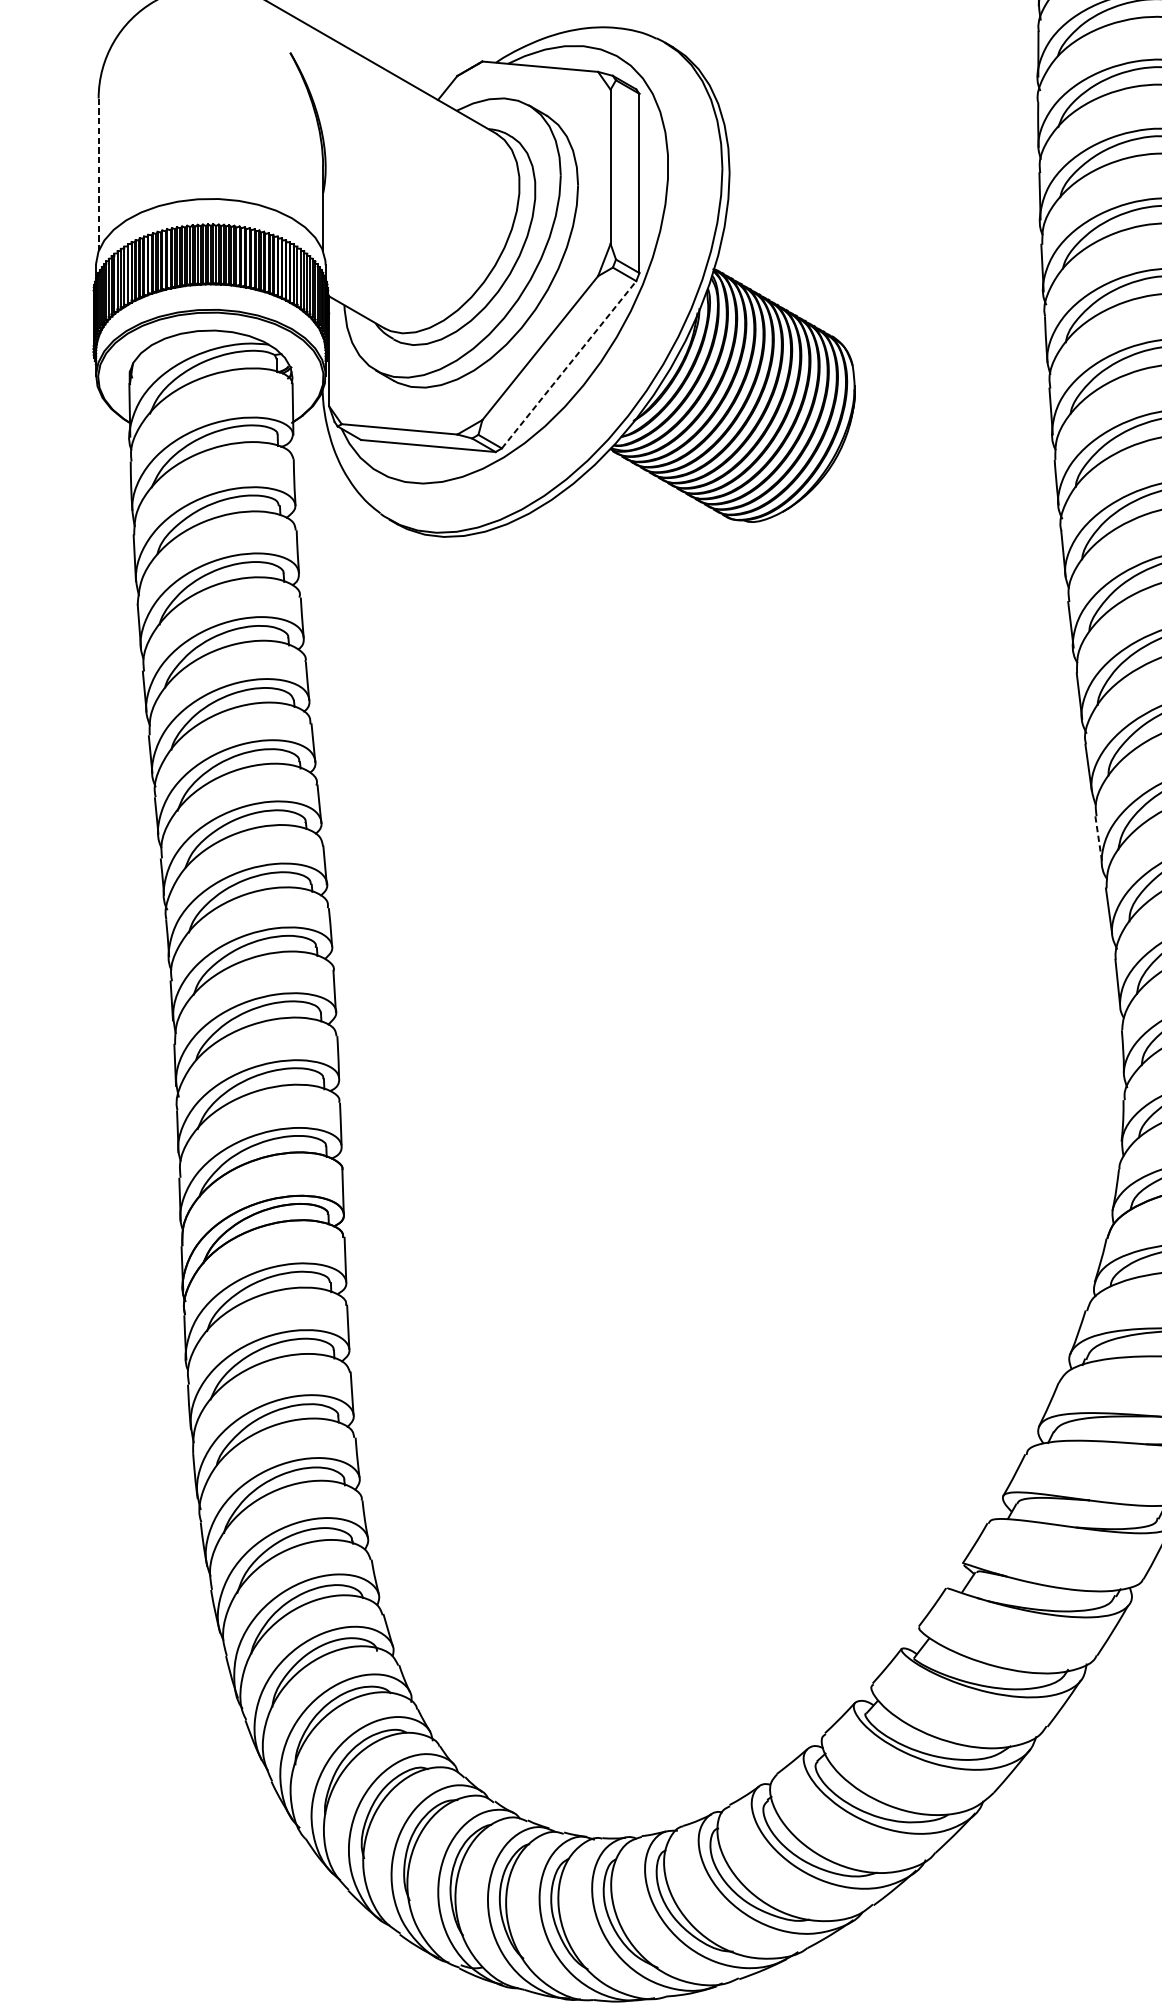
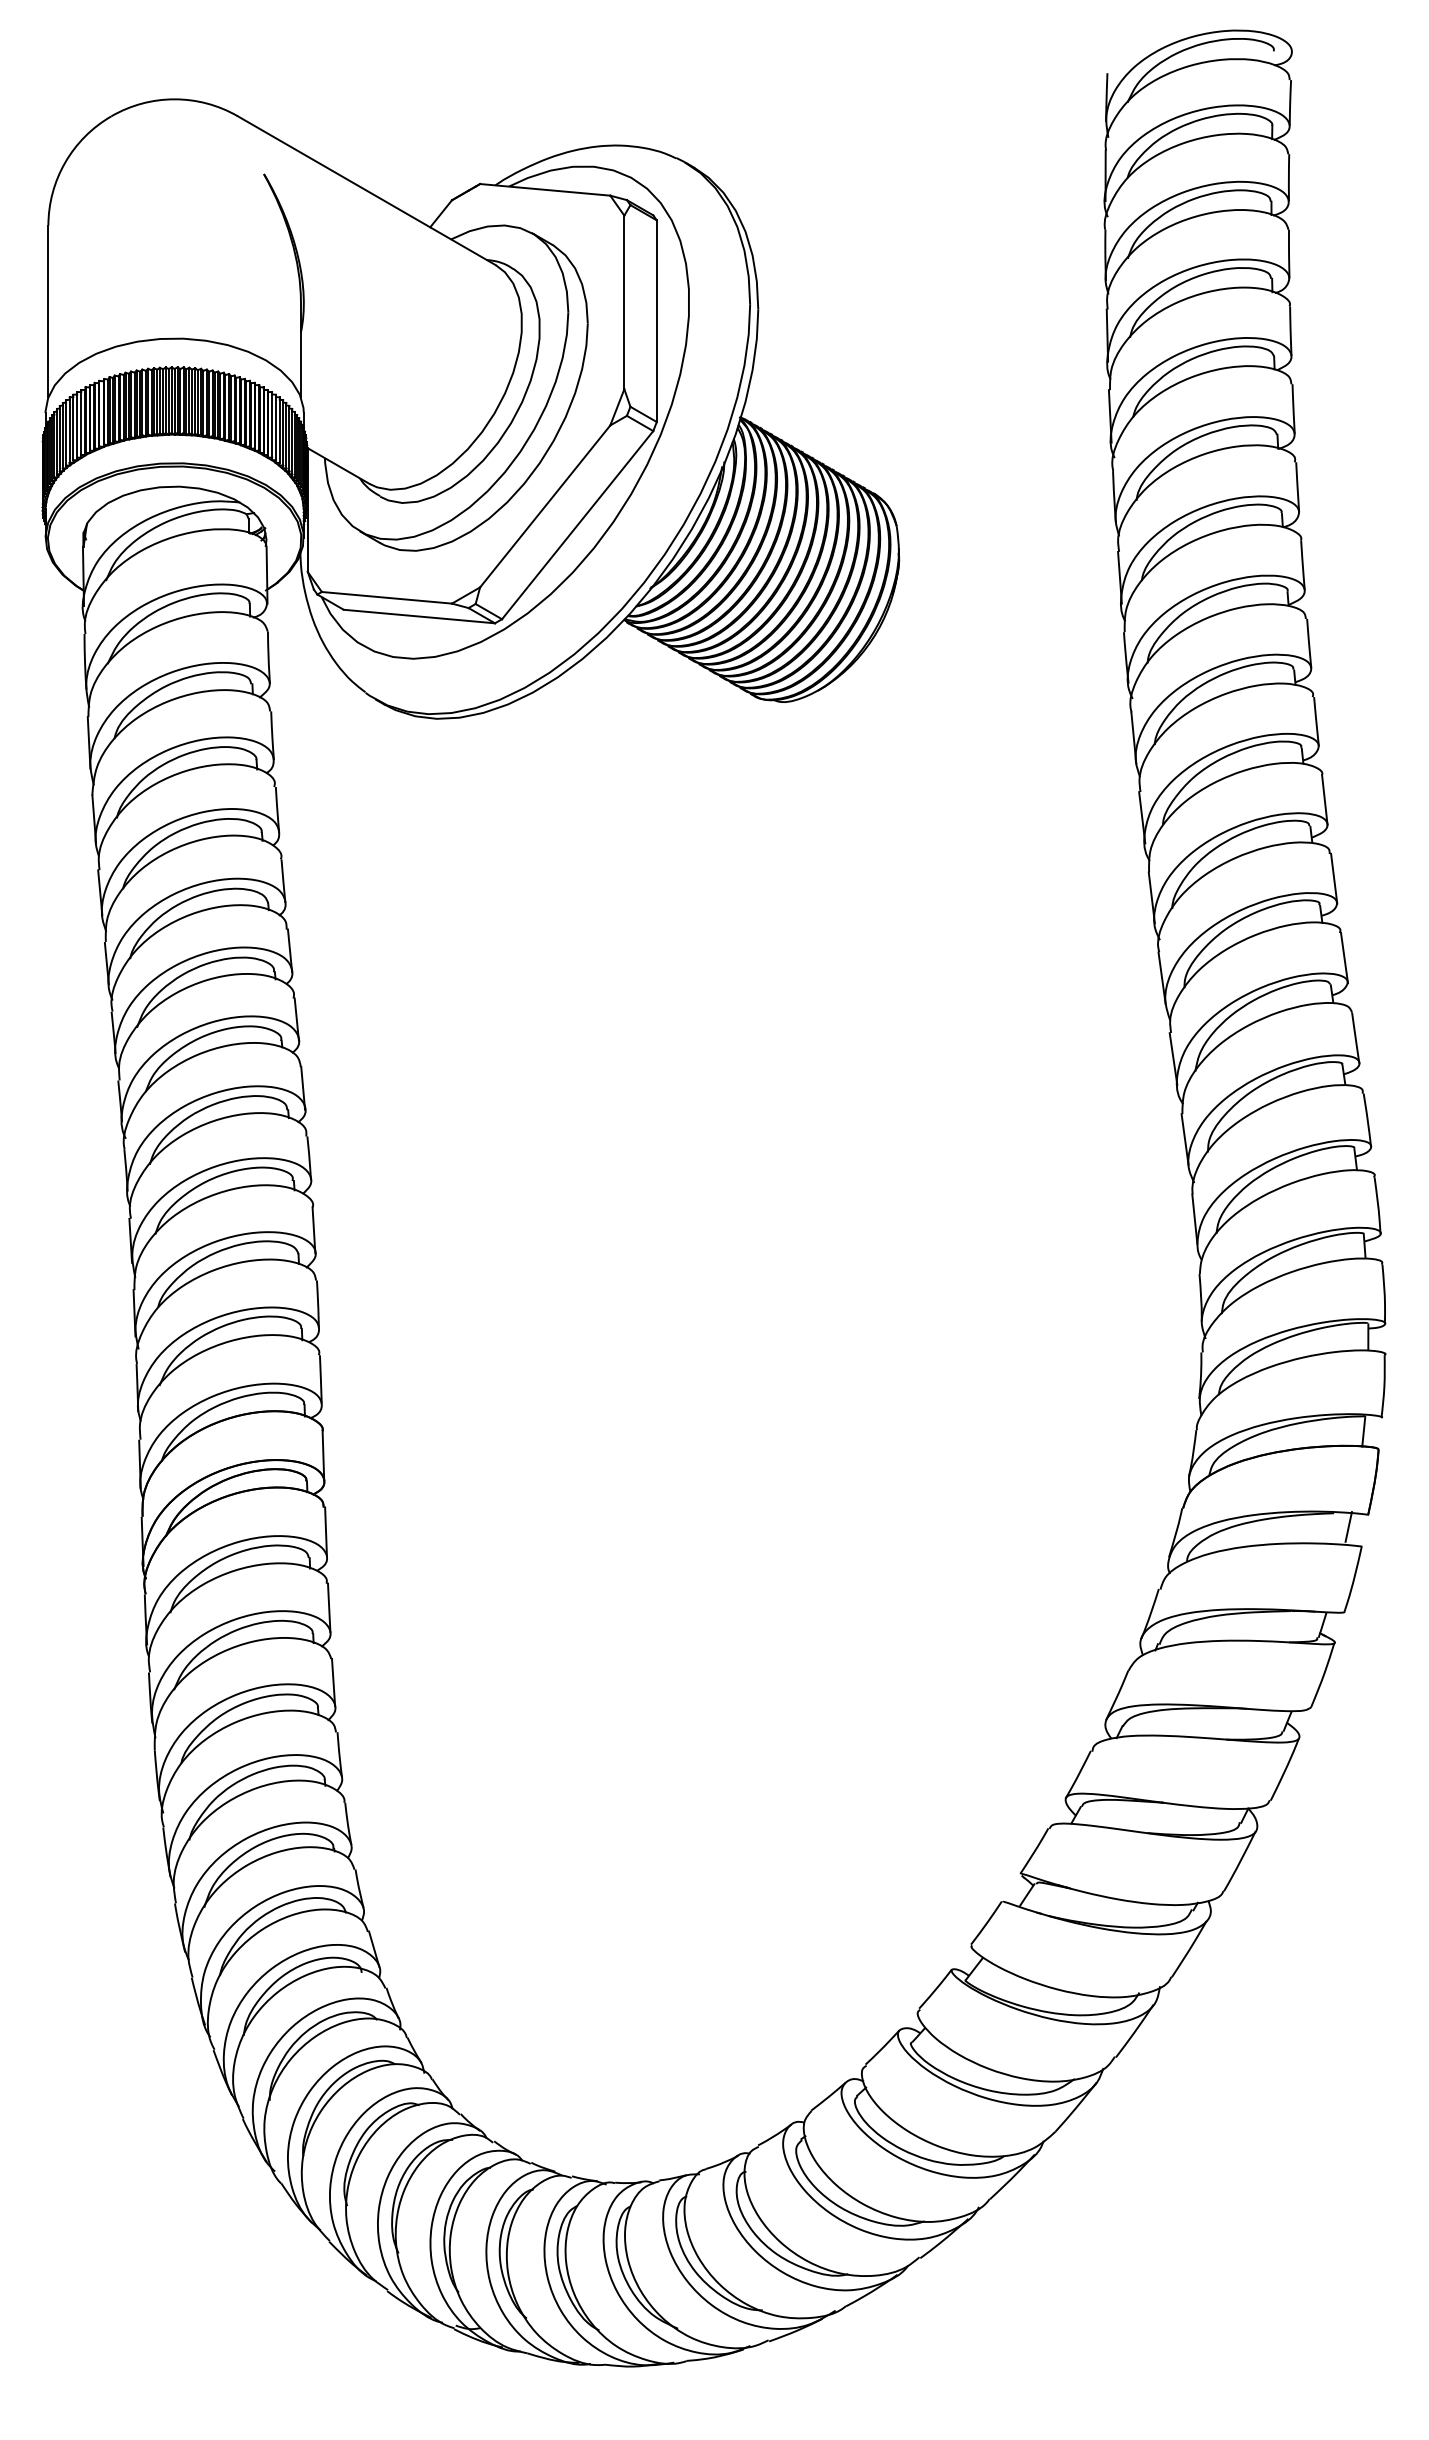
line: (98, 174) -> (48, 311), dashed -> solid
line: (568, 365) -> (577, 525), dashed -> solid
line: (1098, 839) -> (1173, 1059), dashed -> solid

